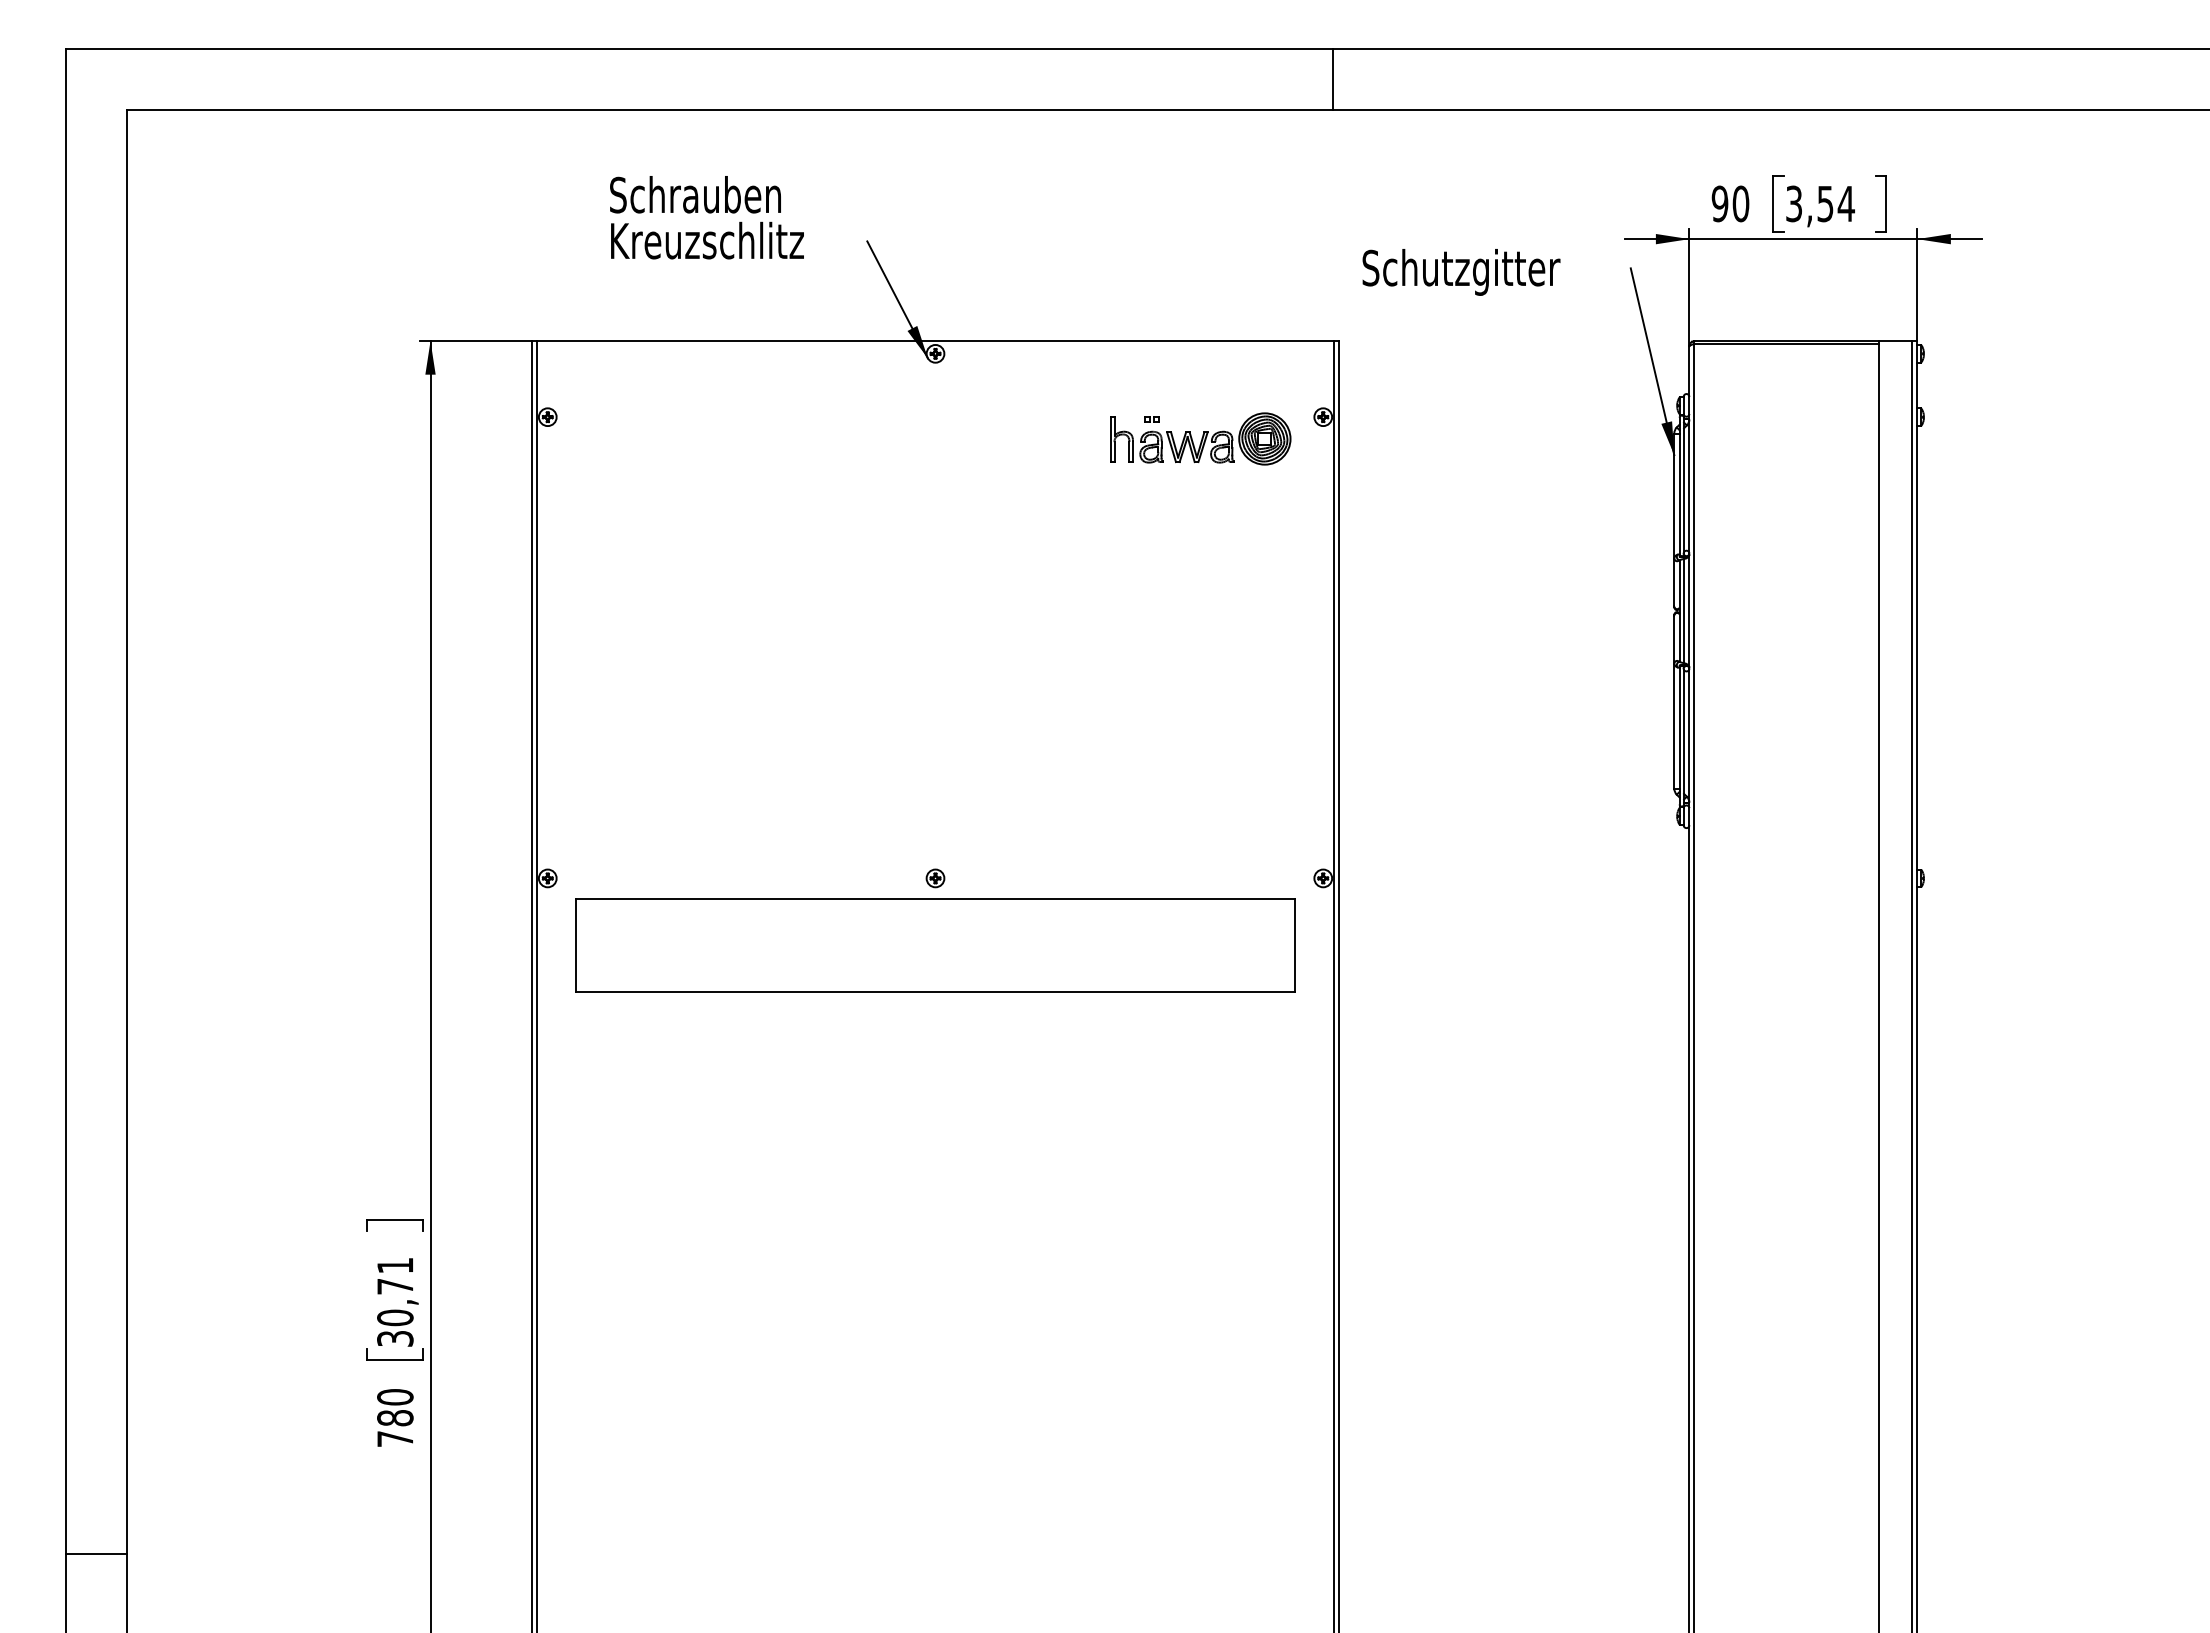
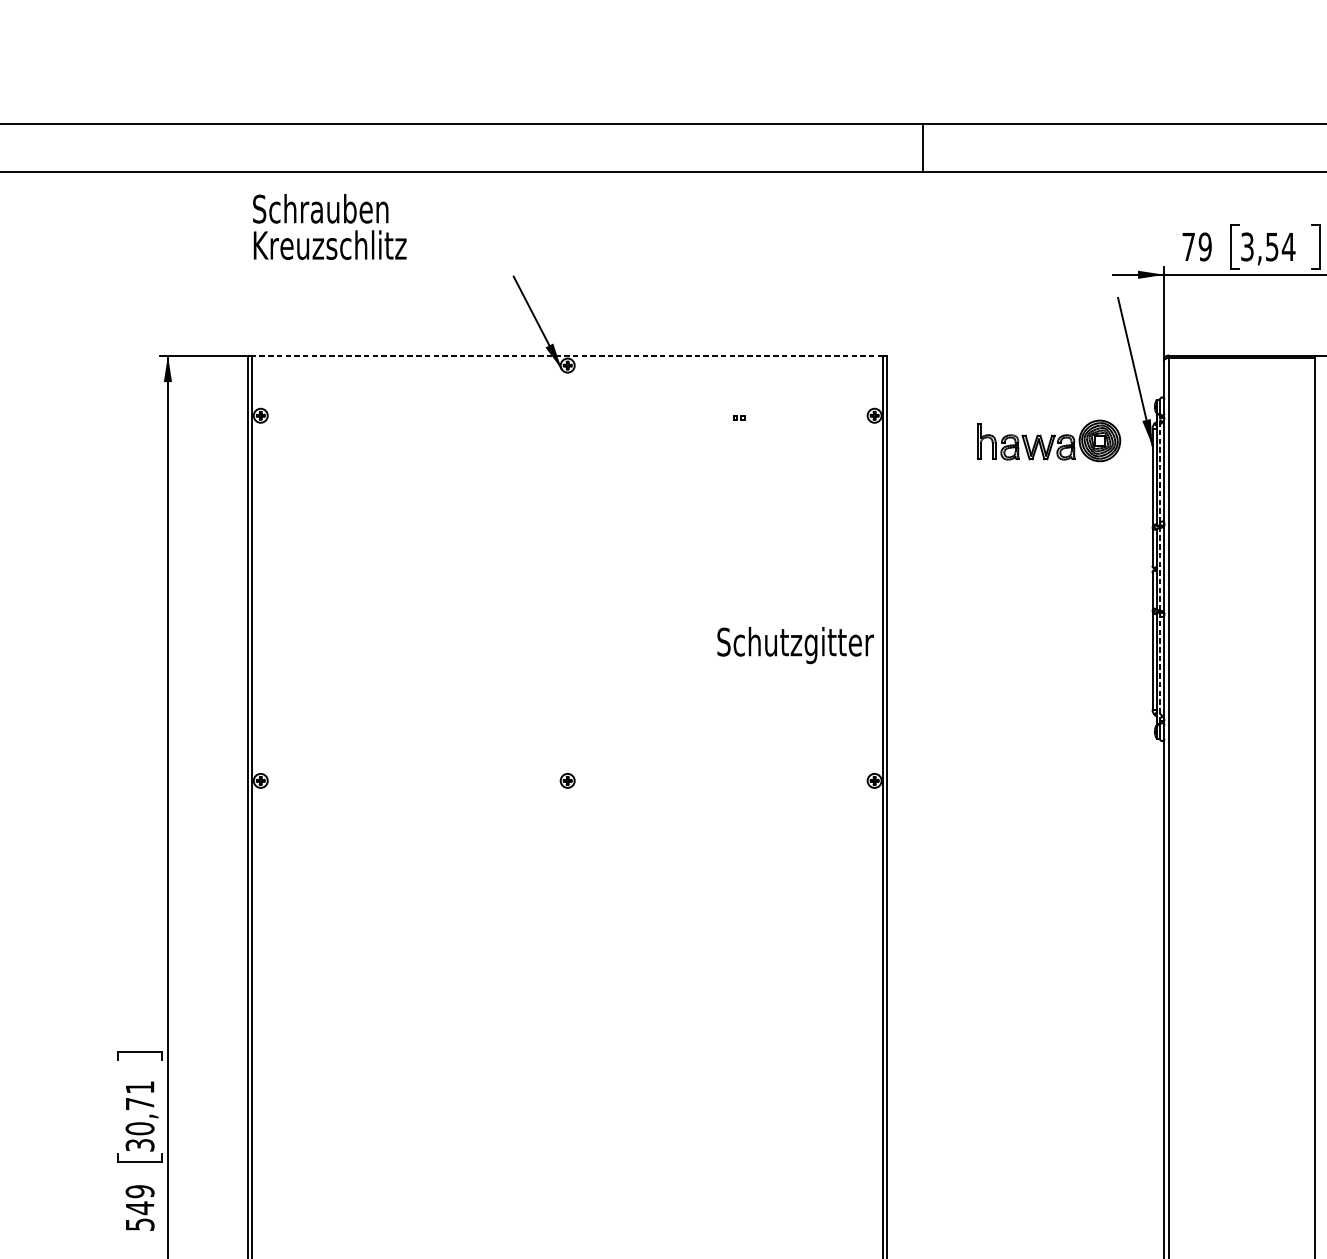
line: (1333, 78) -> (923, 147), moved
text: (1730, 203) -> (1197, 246), 90 -> 79
text: (706, 217) -> (329, 226), moved
text: (1461, 272) -> (795, 645), moved
line: (935, 341) -> (567, 355), solid -> dashed
part: (1200, 438) -> (1048, 440), moved
line: (1684, 484) -> (1160, 469), solid -> dashed
line: (1684, 610) -> (1160, 568), solid -> dashed
line: (1684, 736) -> (1160, 668), solid -> dashed
part: (935, 945) -> (567, 833), removed
text: (395, 1417) -> (140, 1207), 780 -> 549

